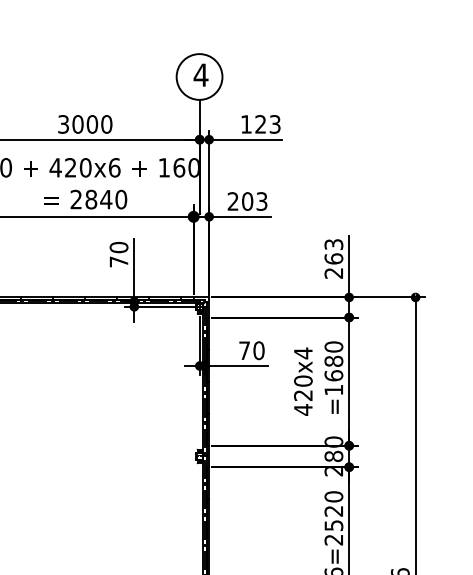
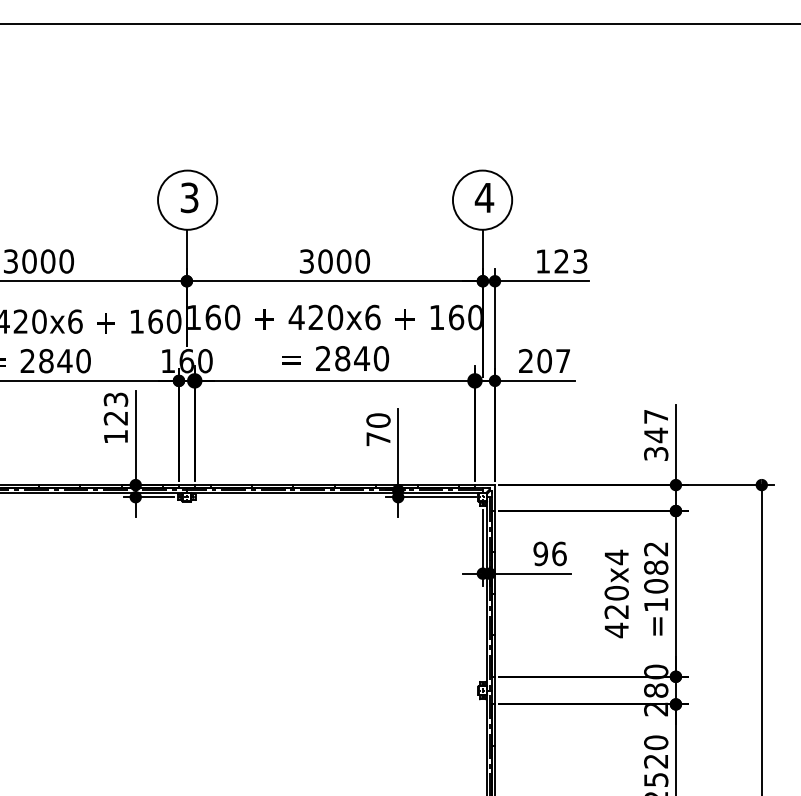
text: (262, 201) -> (563, 360), 203 -> 207
text: (334, 259) -> (656, 435), 263 -> 347
text: (251, 350) -> (549, 553), 70 -> 96
text: (334, 361) -> (656, 567), =1680 -> =1082

